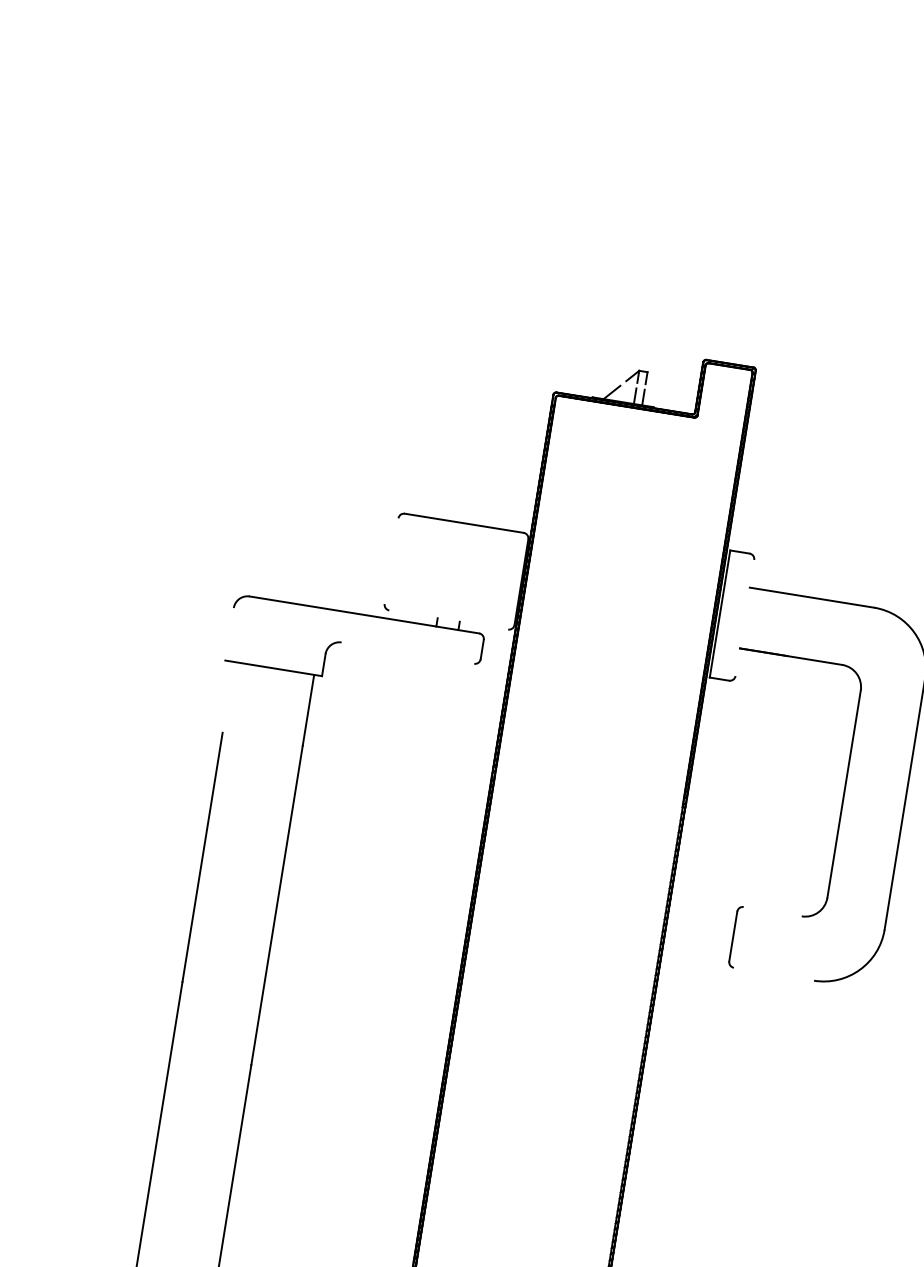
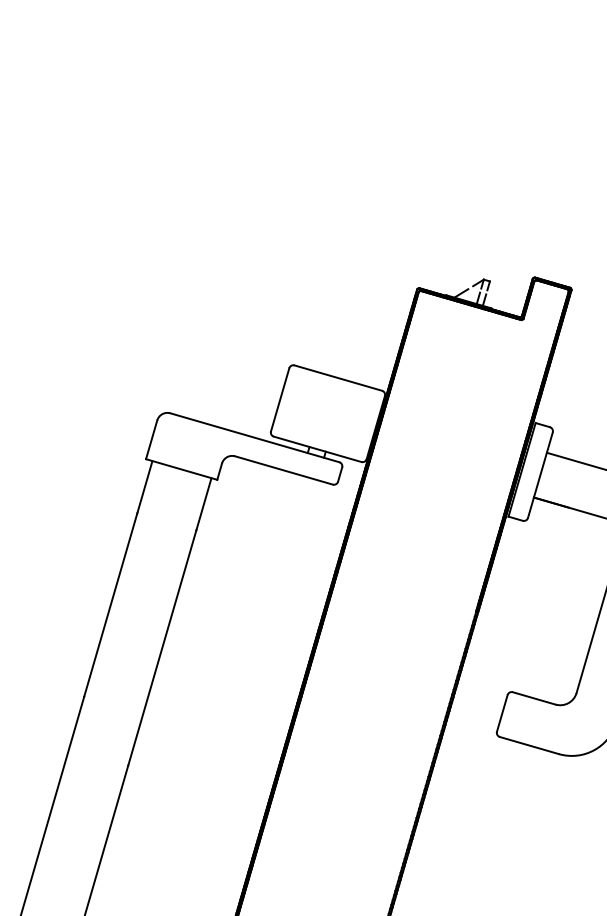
line: (391, 561) -> (280, 400), added
line: (744, 617) -> (540, 474), added
line: (448, 619) -> (317, 448), added
line: (229, 634) -> (151, 439), added
line: (407, 652) -> (283, 469), added
line: (227, 697) -> (144, 487), added
line: (772, 911) -> (534, 698), added
line: (773, 973) -> (529, 744), added

